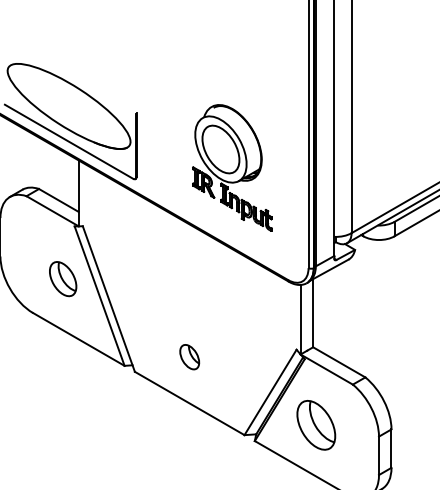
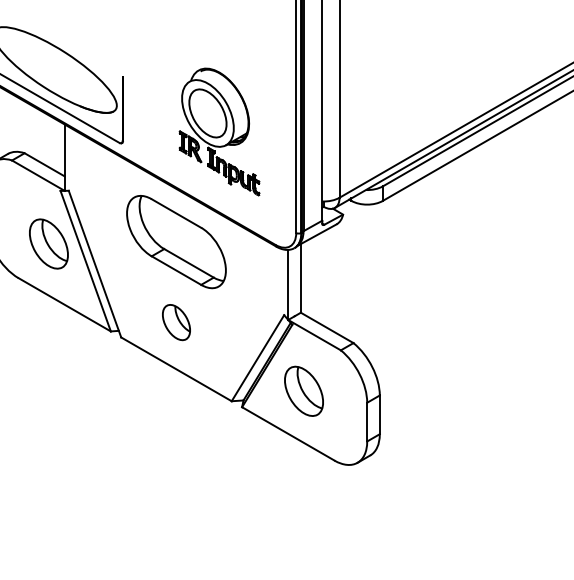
part: (189, 277) -> (176, 242), added
part: (62, 278) -> (48, 243), size x1.43
part: (189, 356) -> (176, 322), size x1.43

